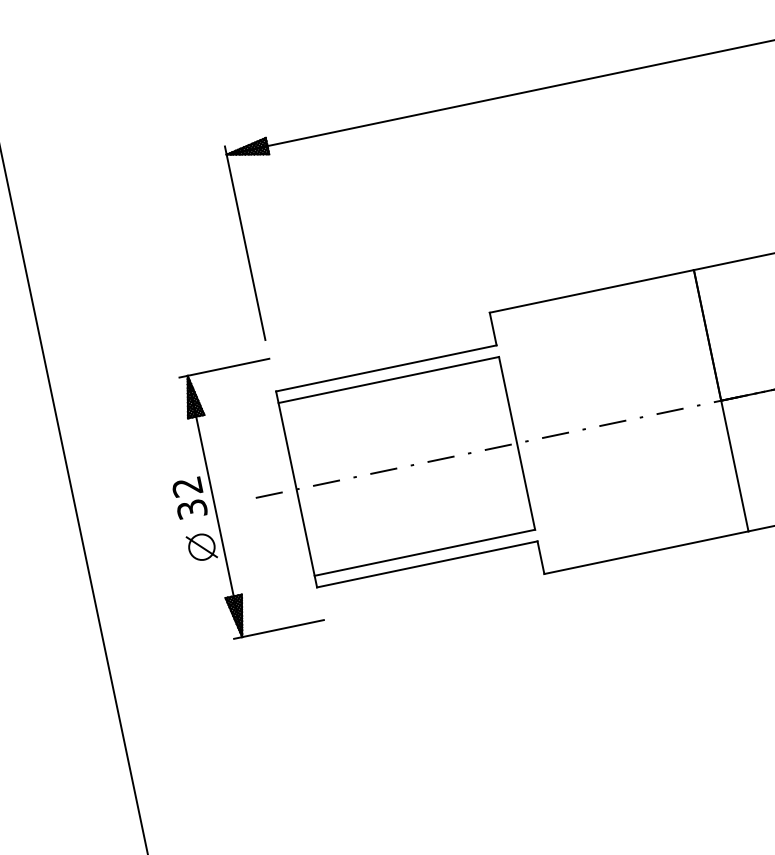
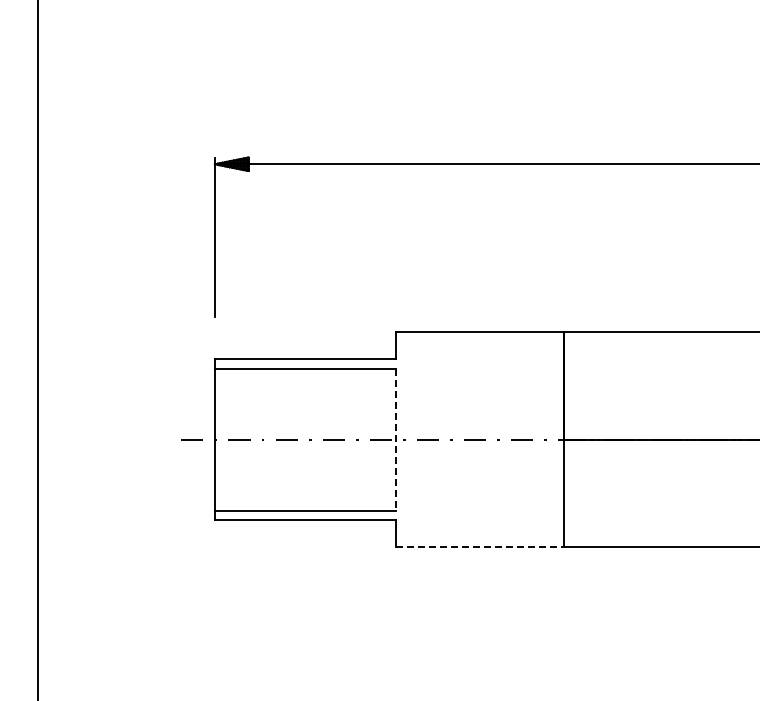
line: (517, 444) -> (396, 440), solid -> dashed
part: (215, 506) -> (148, 439), removed
line: (646, 552) -> (480, 547), solid -> dashed

